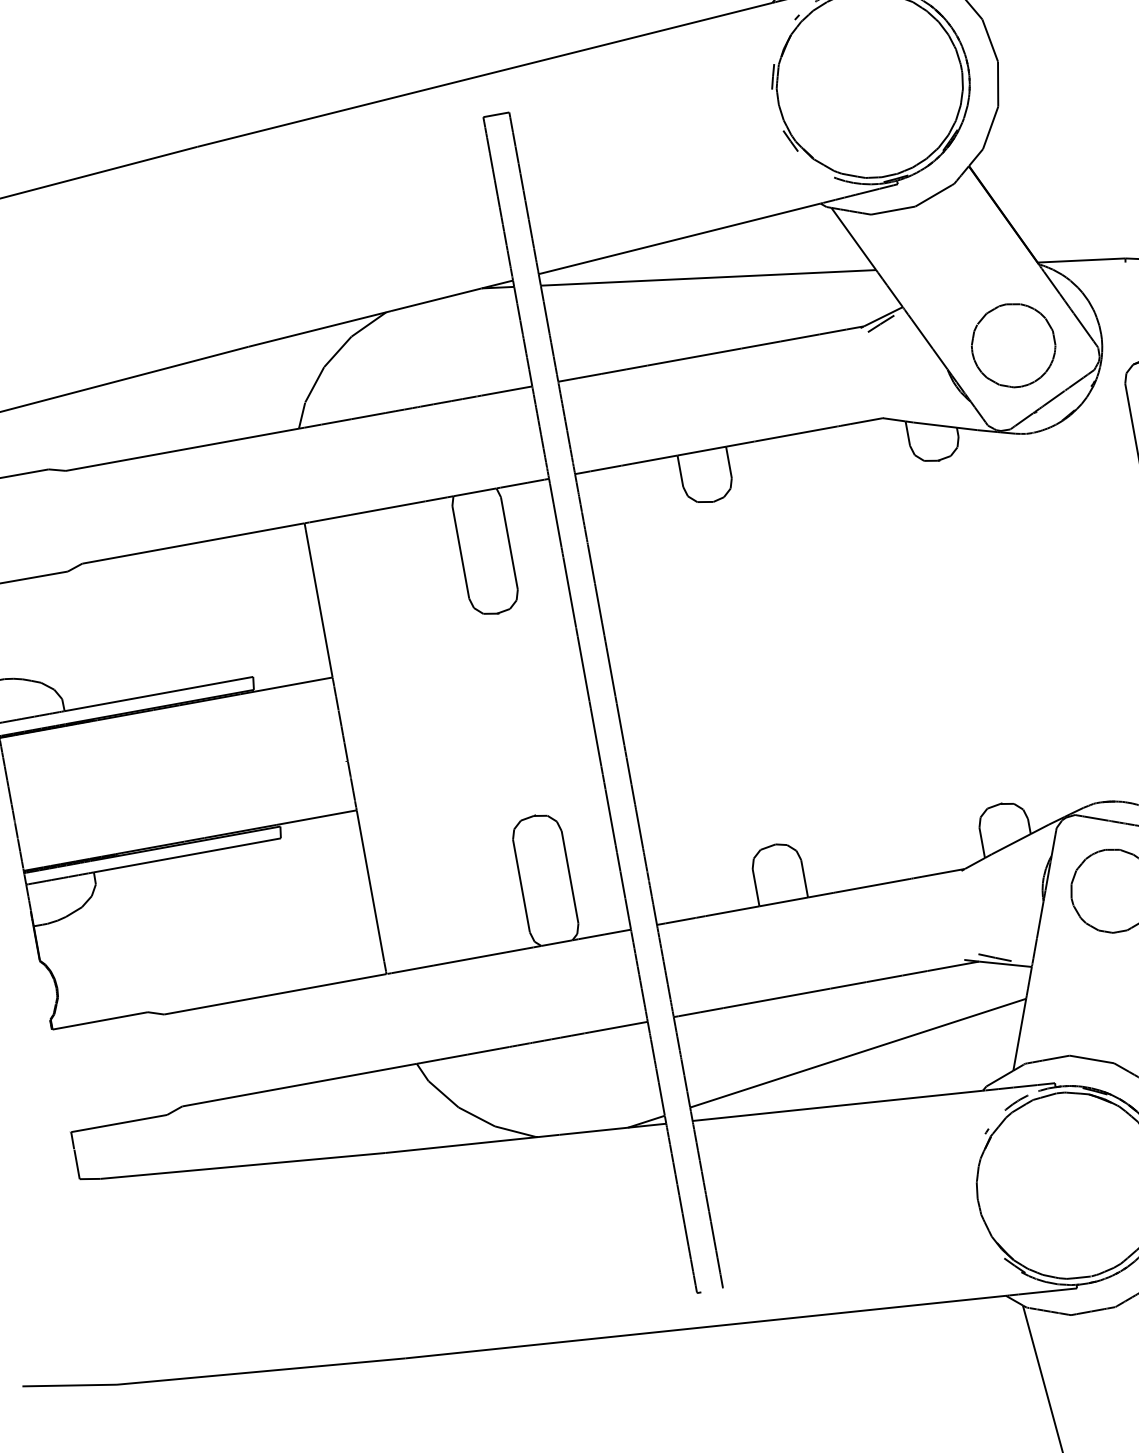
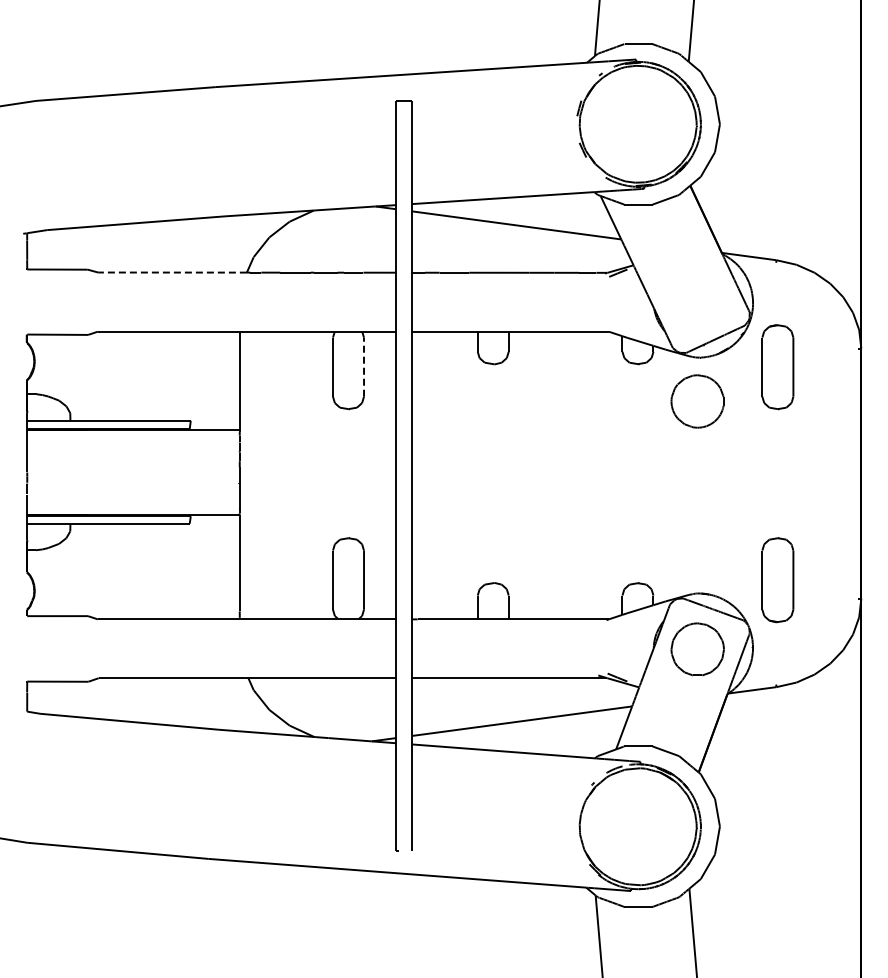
part: (1013, 345) -> (697, 401), moved
line: (182, 449) -> (172, 272), solid -> dashed
line: (510, 543) -> (364, 367), solid -> dashed

